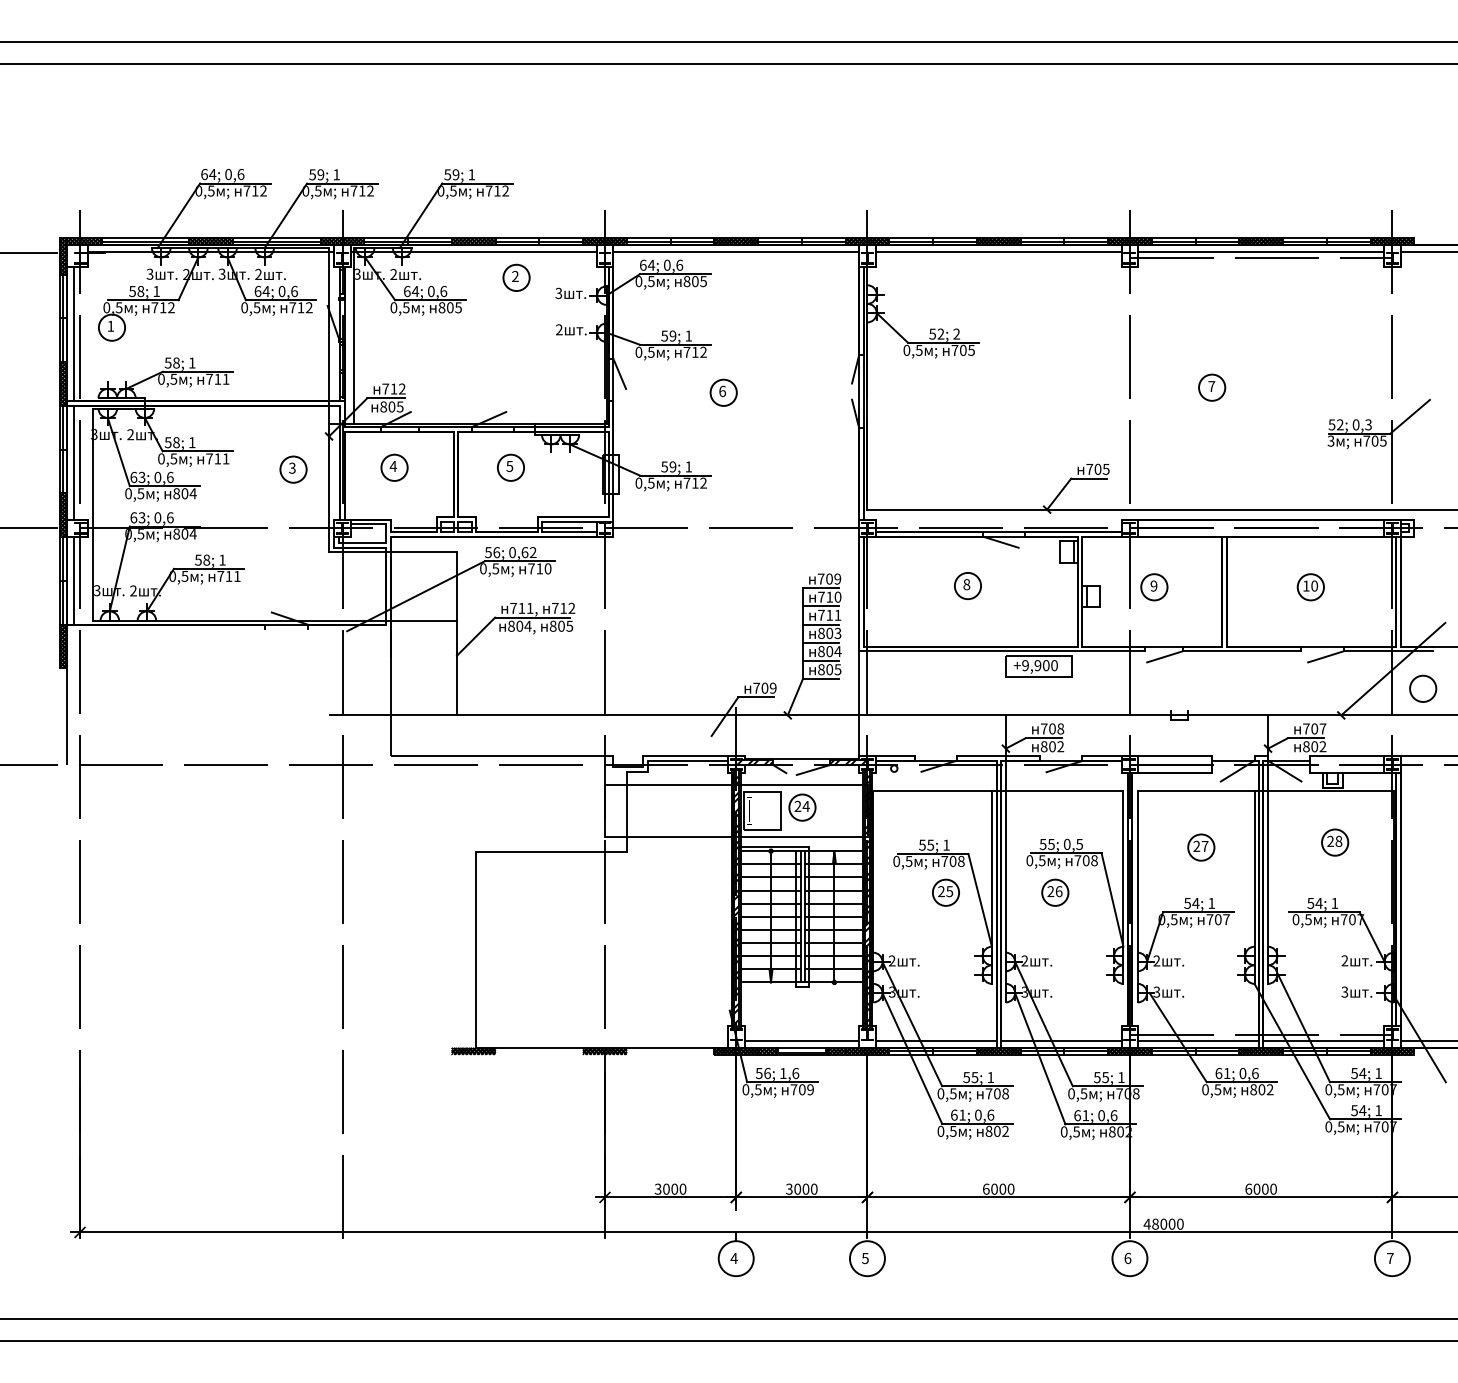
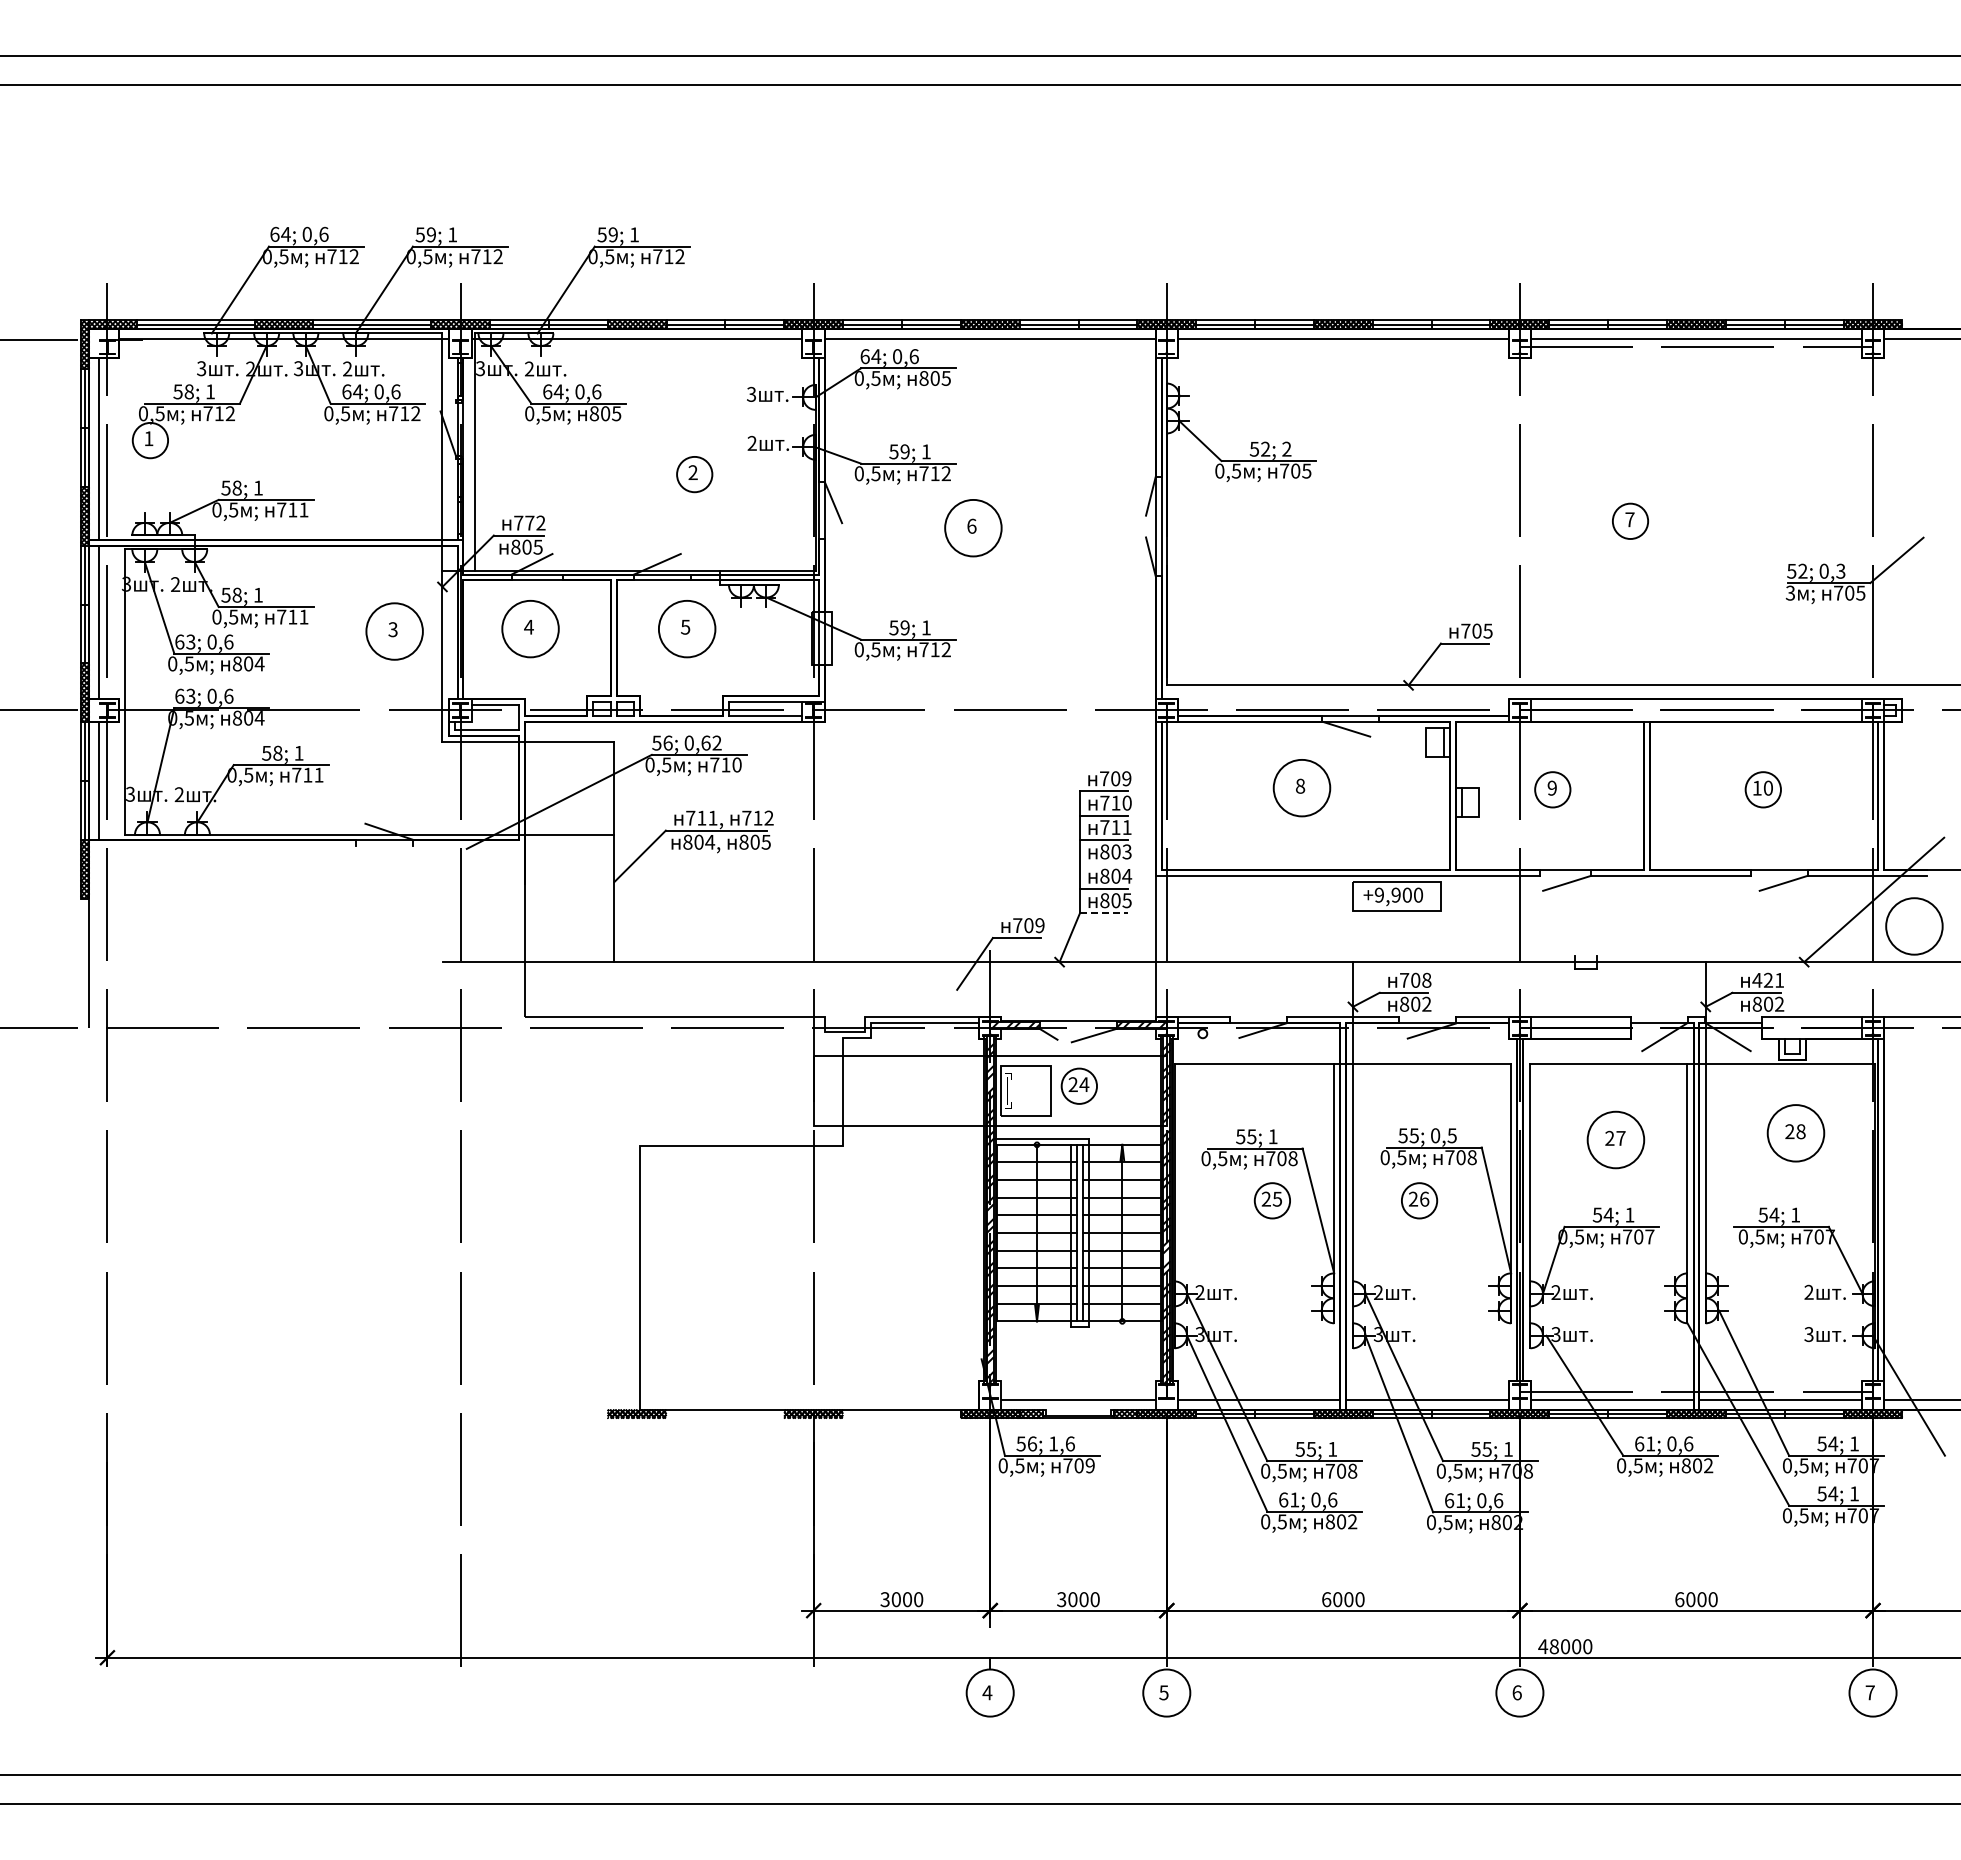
part: (516, 277) -> (694, 474), moved
text: (393, 388) -> (529, 522), 712 -> 772
circle: (723, 392) -> (973, 527), size x1.6
circle: (394, 467) -> (530, 628), size x1.6
circle: (510, 467) -> (686, 628), size x1.6
circle: (293, 469) -> (394, 631), size x1.6
circle: (967, 585) -> (1301, 787), size x1.6
line: (821, 642) -> (1104, 864), removed
line: (821, 679) -> (1104, 913), solid -> dashed
circle: (1423, 688) -> (1914, 926), size x1.6
text: (1314, 729) -> (1768, 980), 707 -> 421
circle: (1334, 842) -> (1795, 1132), size x1.6
circle: (1200, 847) -> (1615, 1139), size x1.6
line: (801, 1047) -> (1078, 1409), removed

